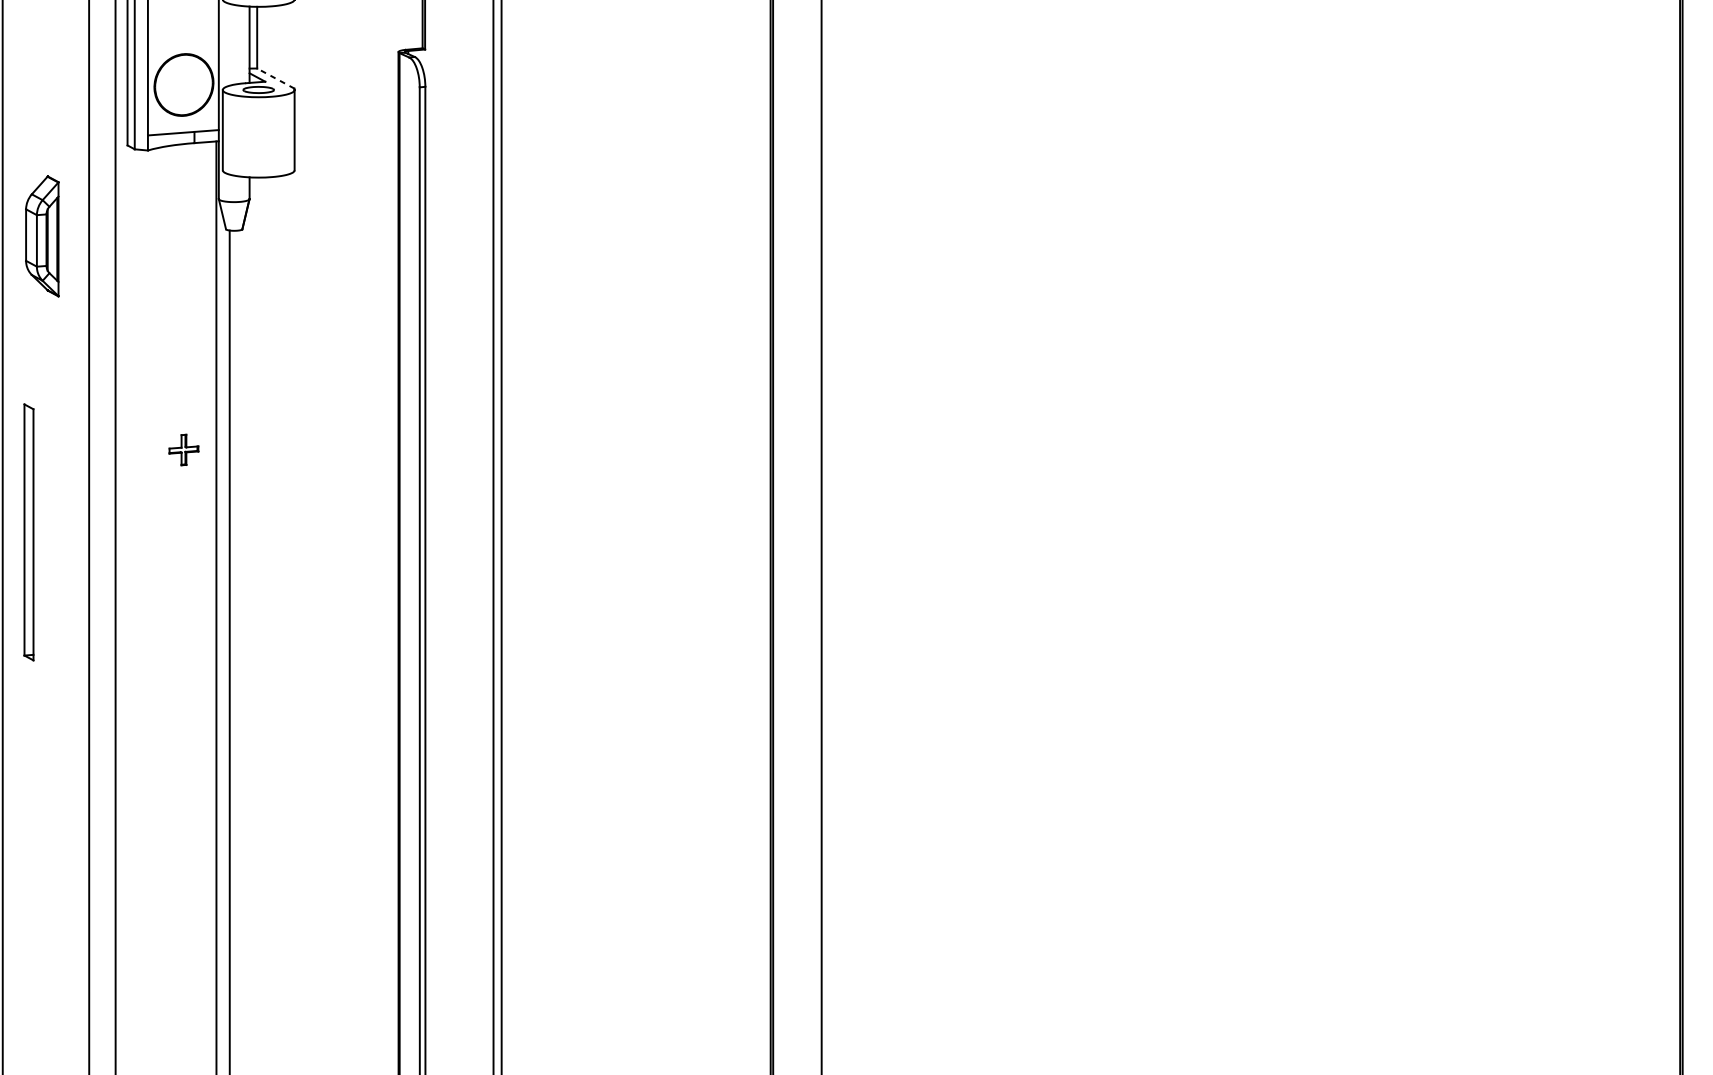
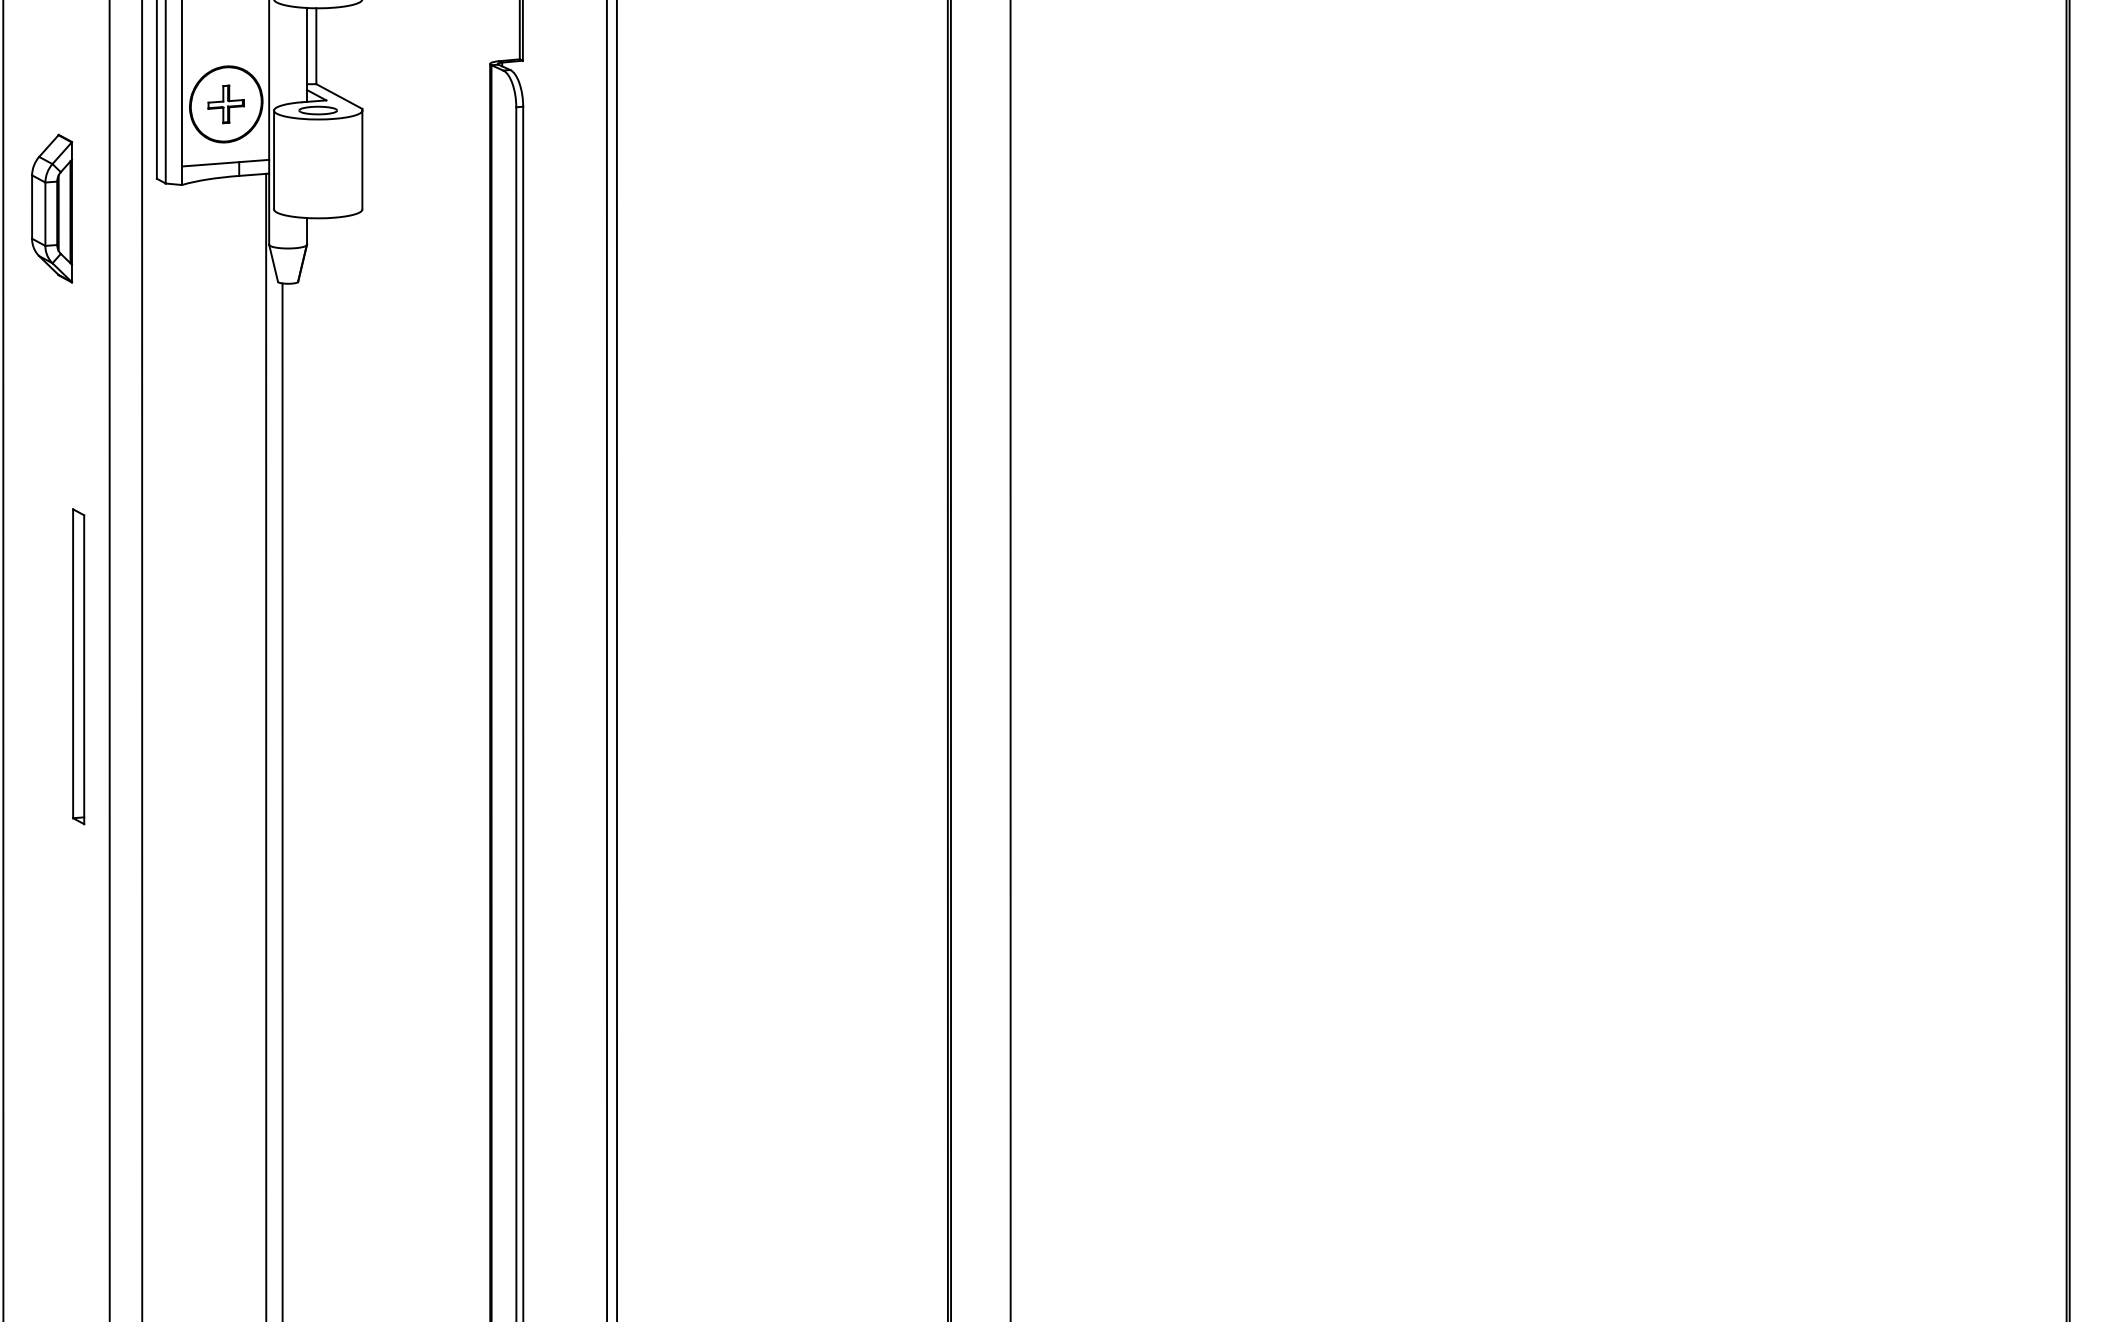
line: (275, 78) -> (338, 96), dashed -> solid
part: (42, 236) -> (52, 208), moved
part: (183, 450) -> (225, 104), moved
part: (28, 532) -> (78, 666), moved

